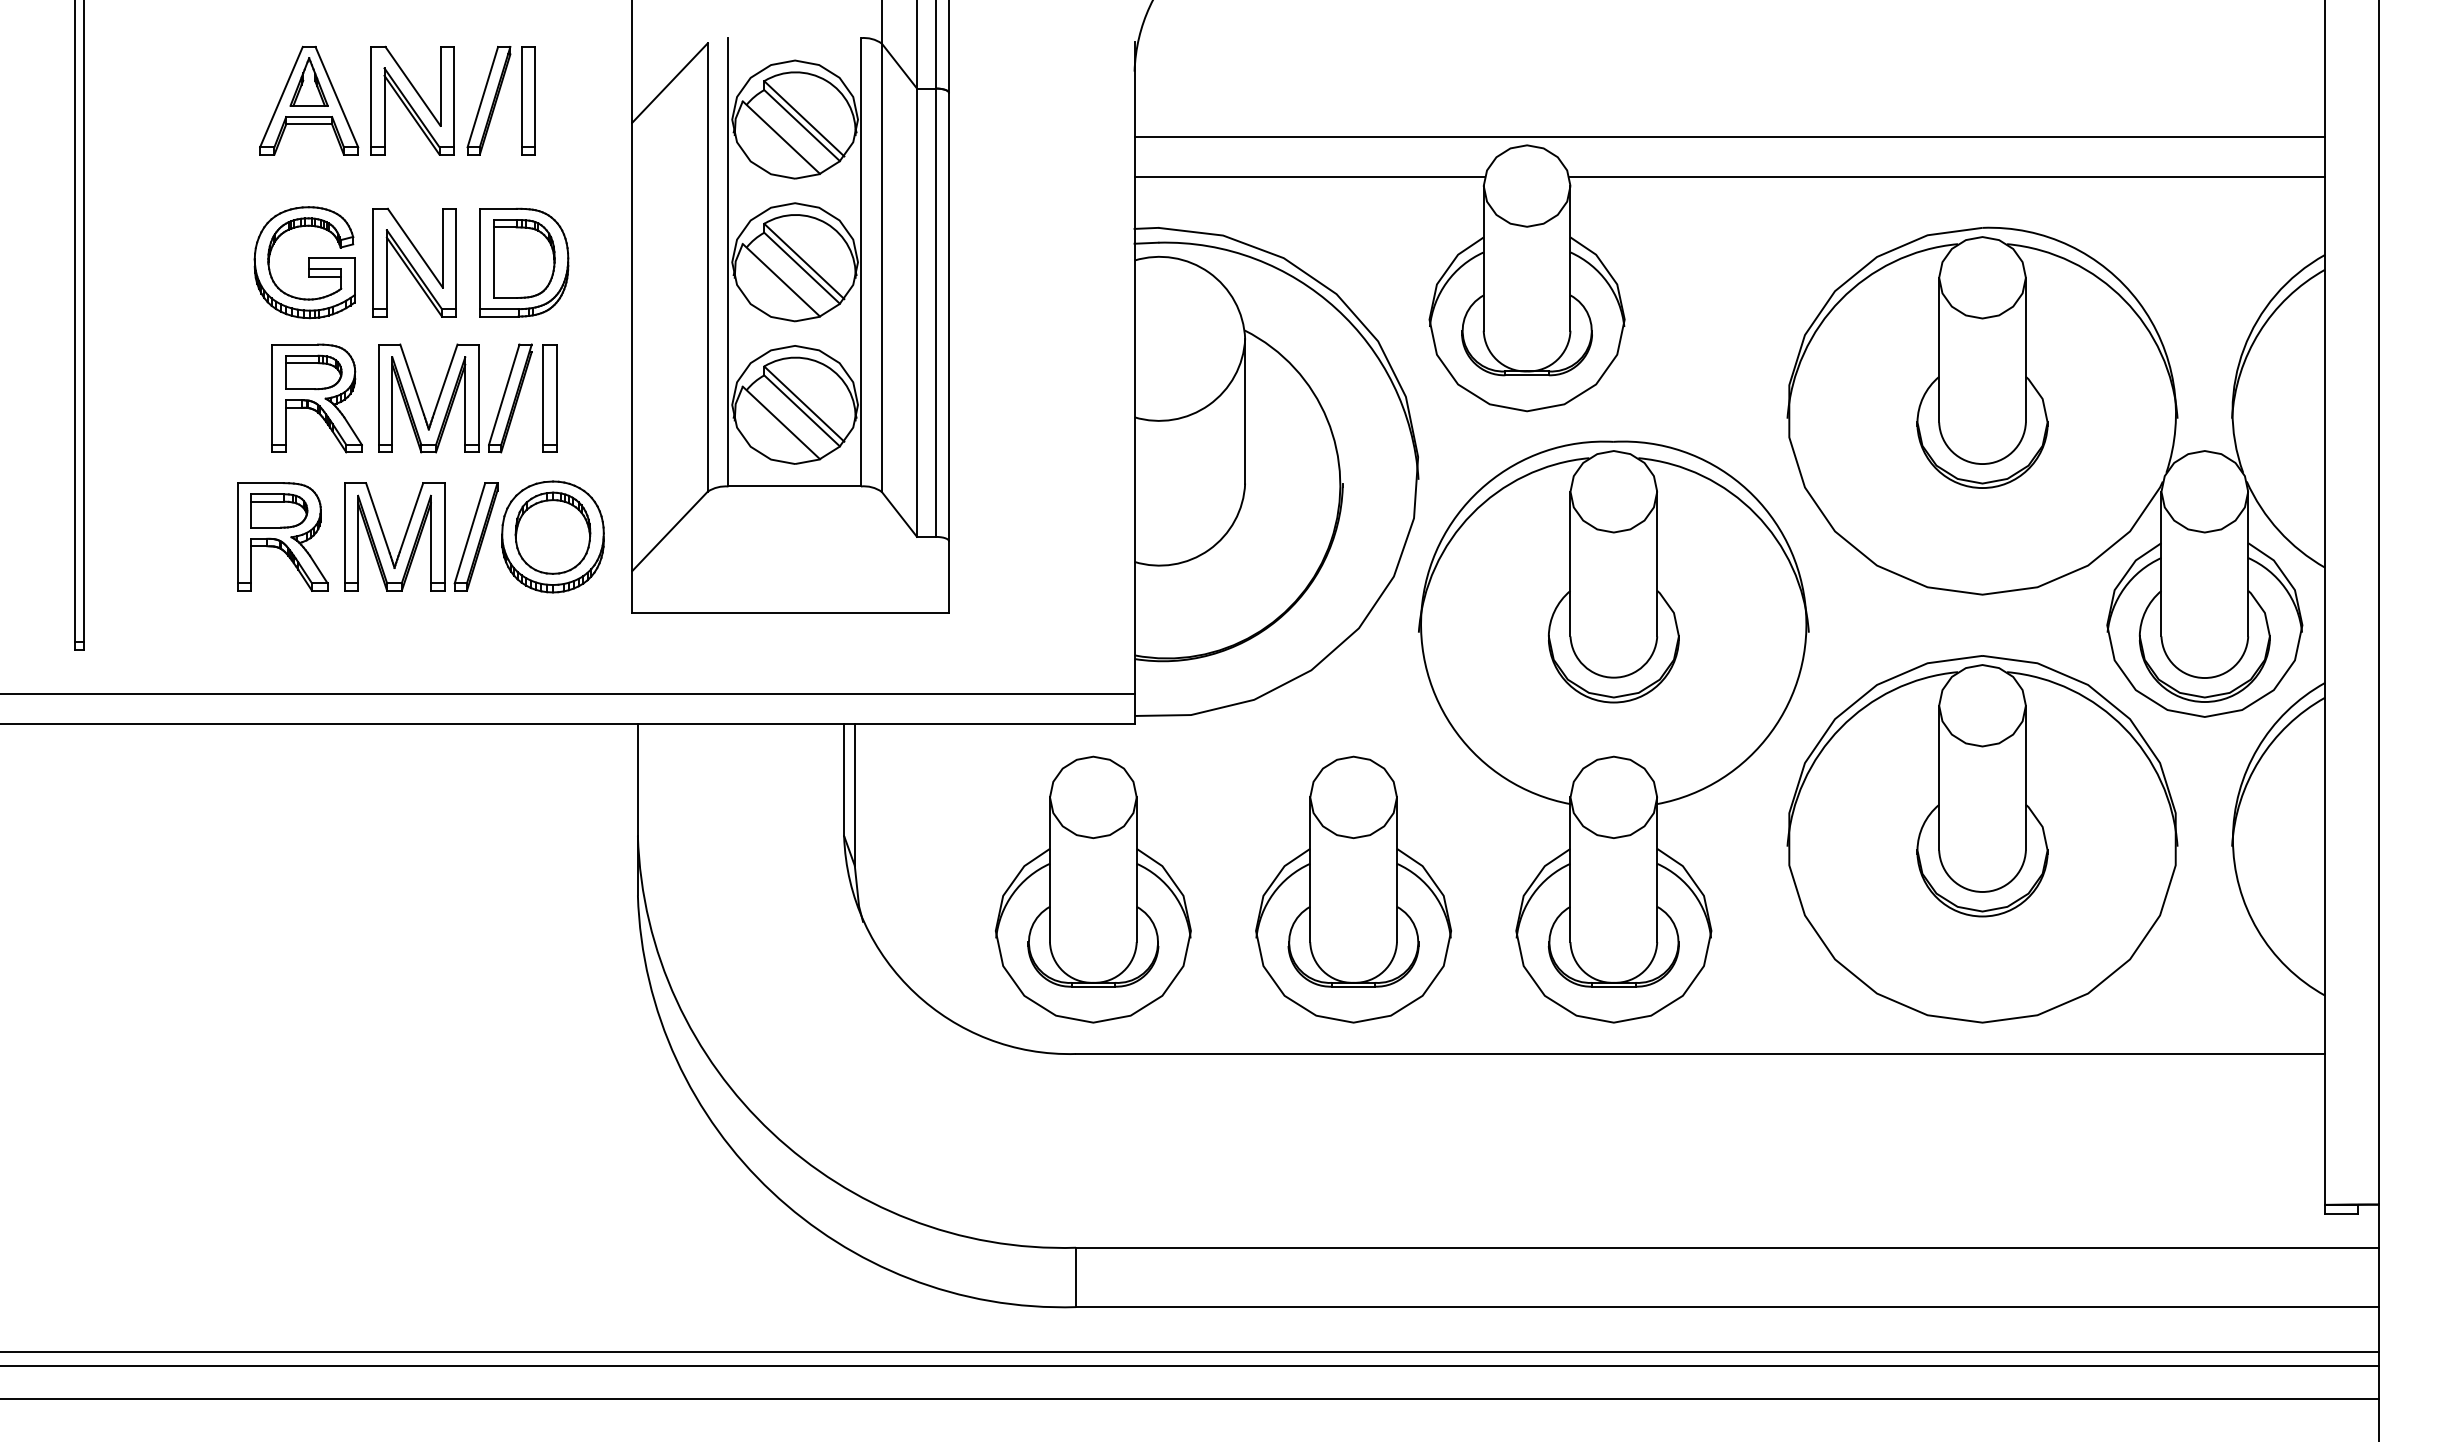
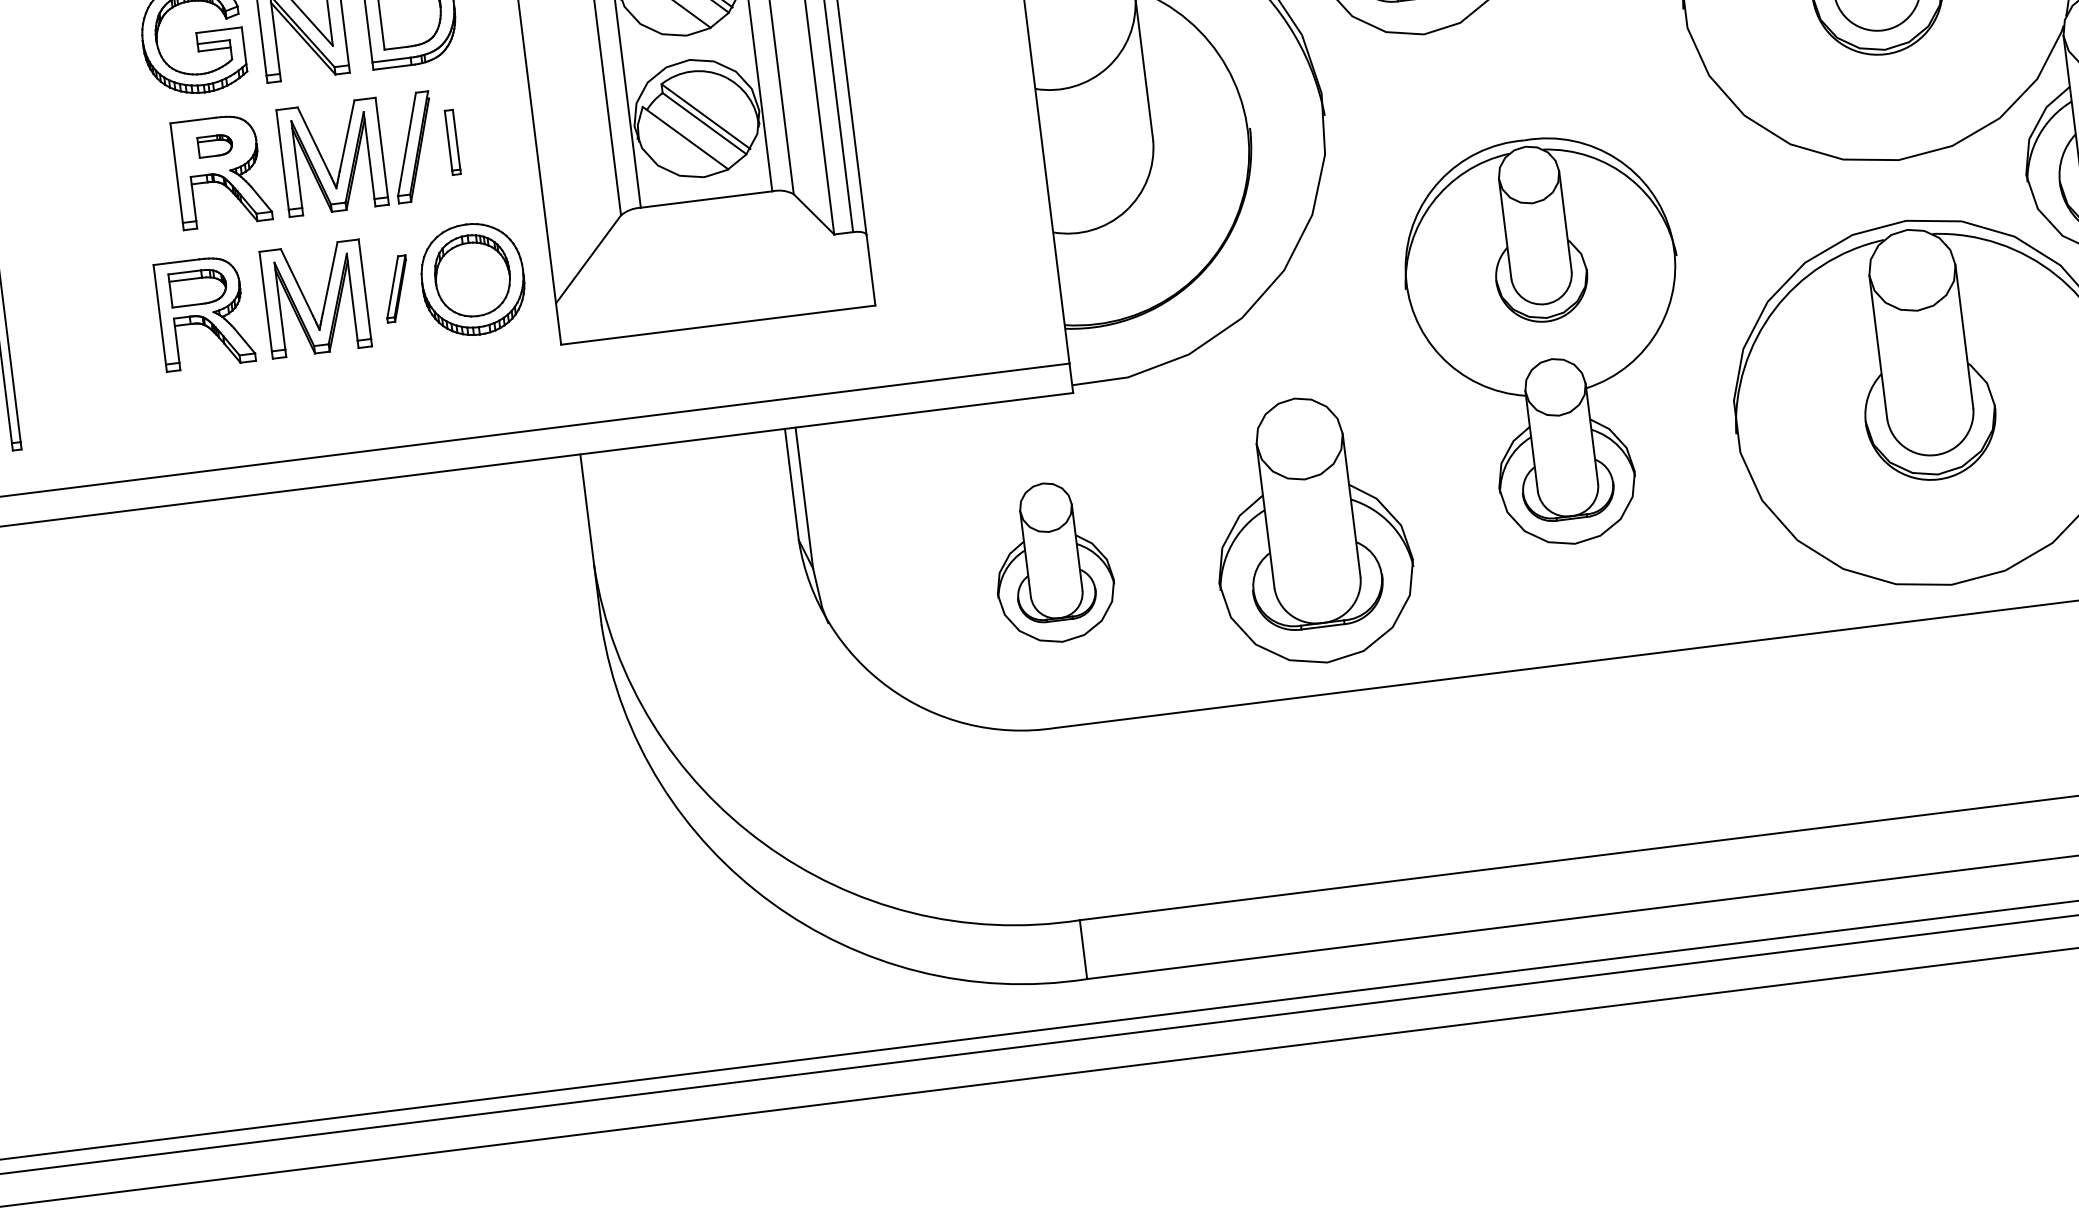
part: (313, 372) -> (214, 145), size x0.6
part: (549, 398) -> (452, 142), size x0.6
part: (475, 536) -> (396, 288), size x0.6
part: (1613, 731) -> (1549, 341), size x0.7
part: (1093, 889) -> (1052, 562), size x0.6

